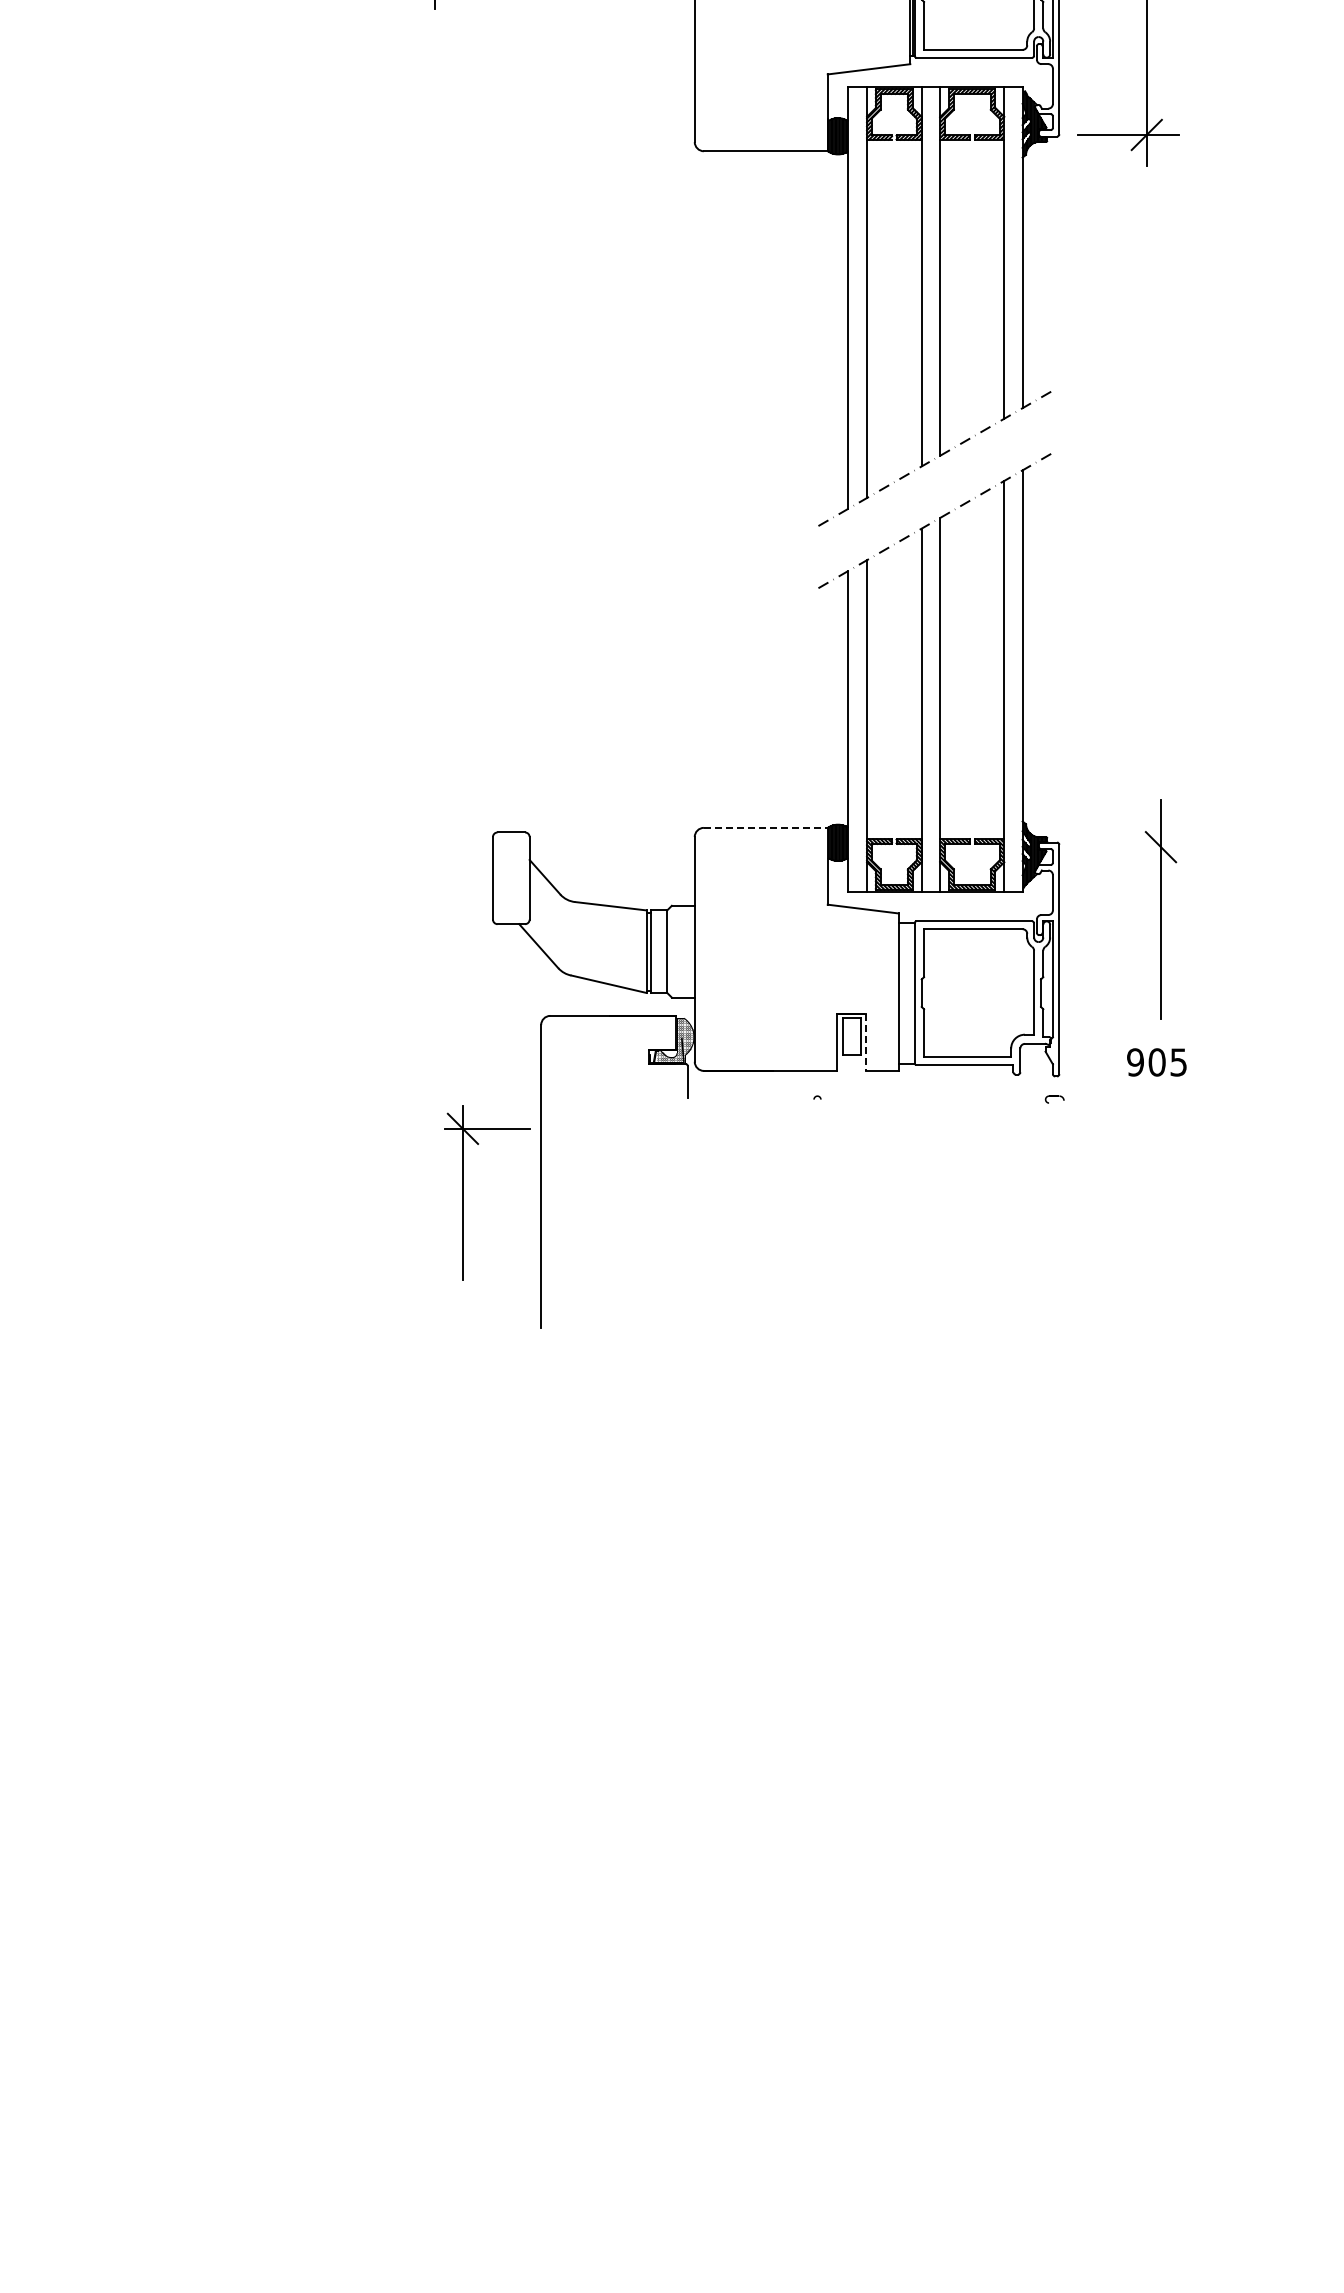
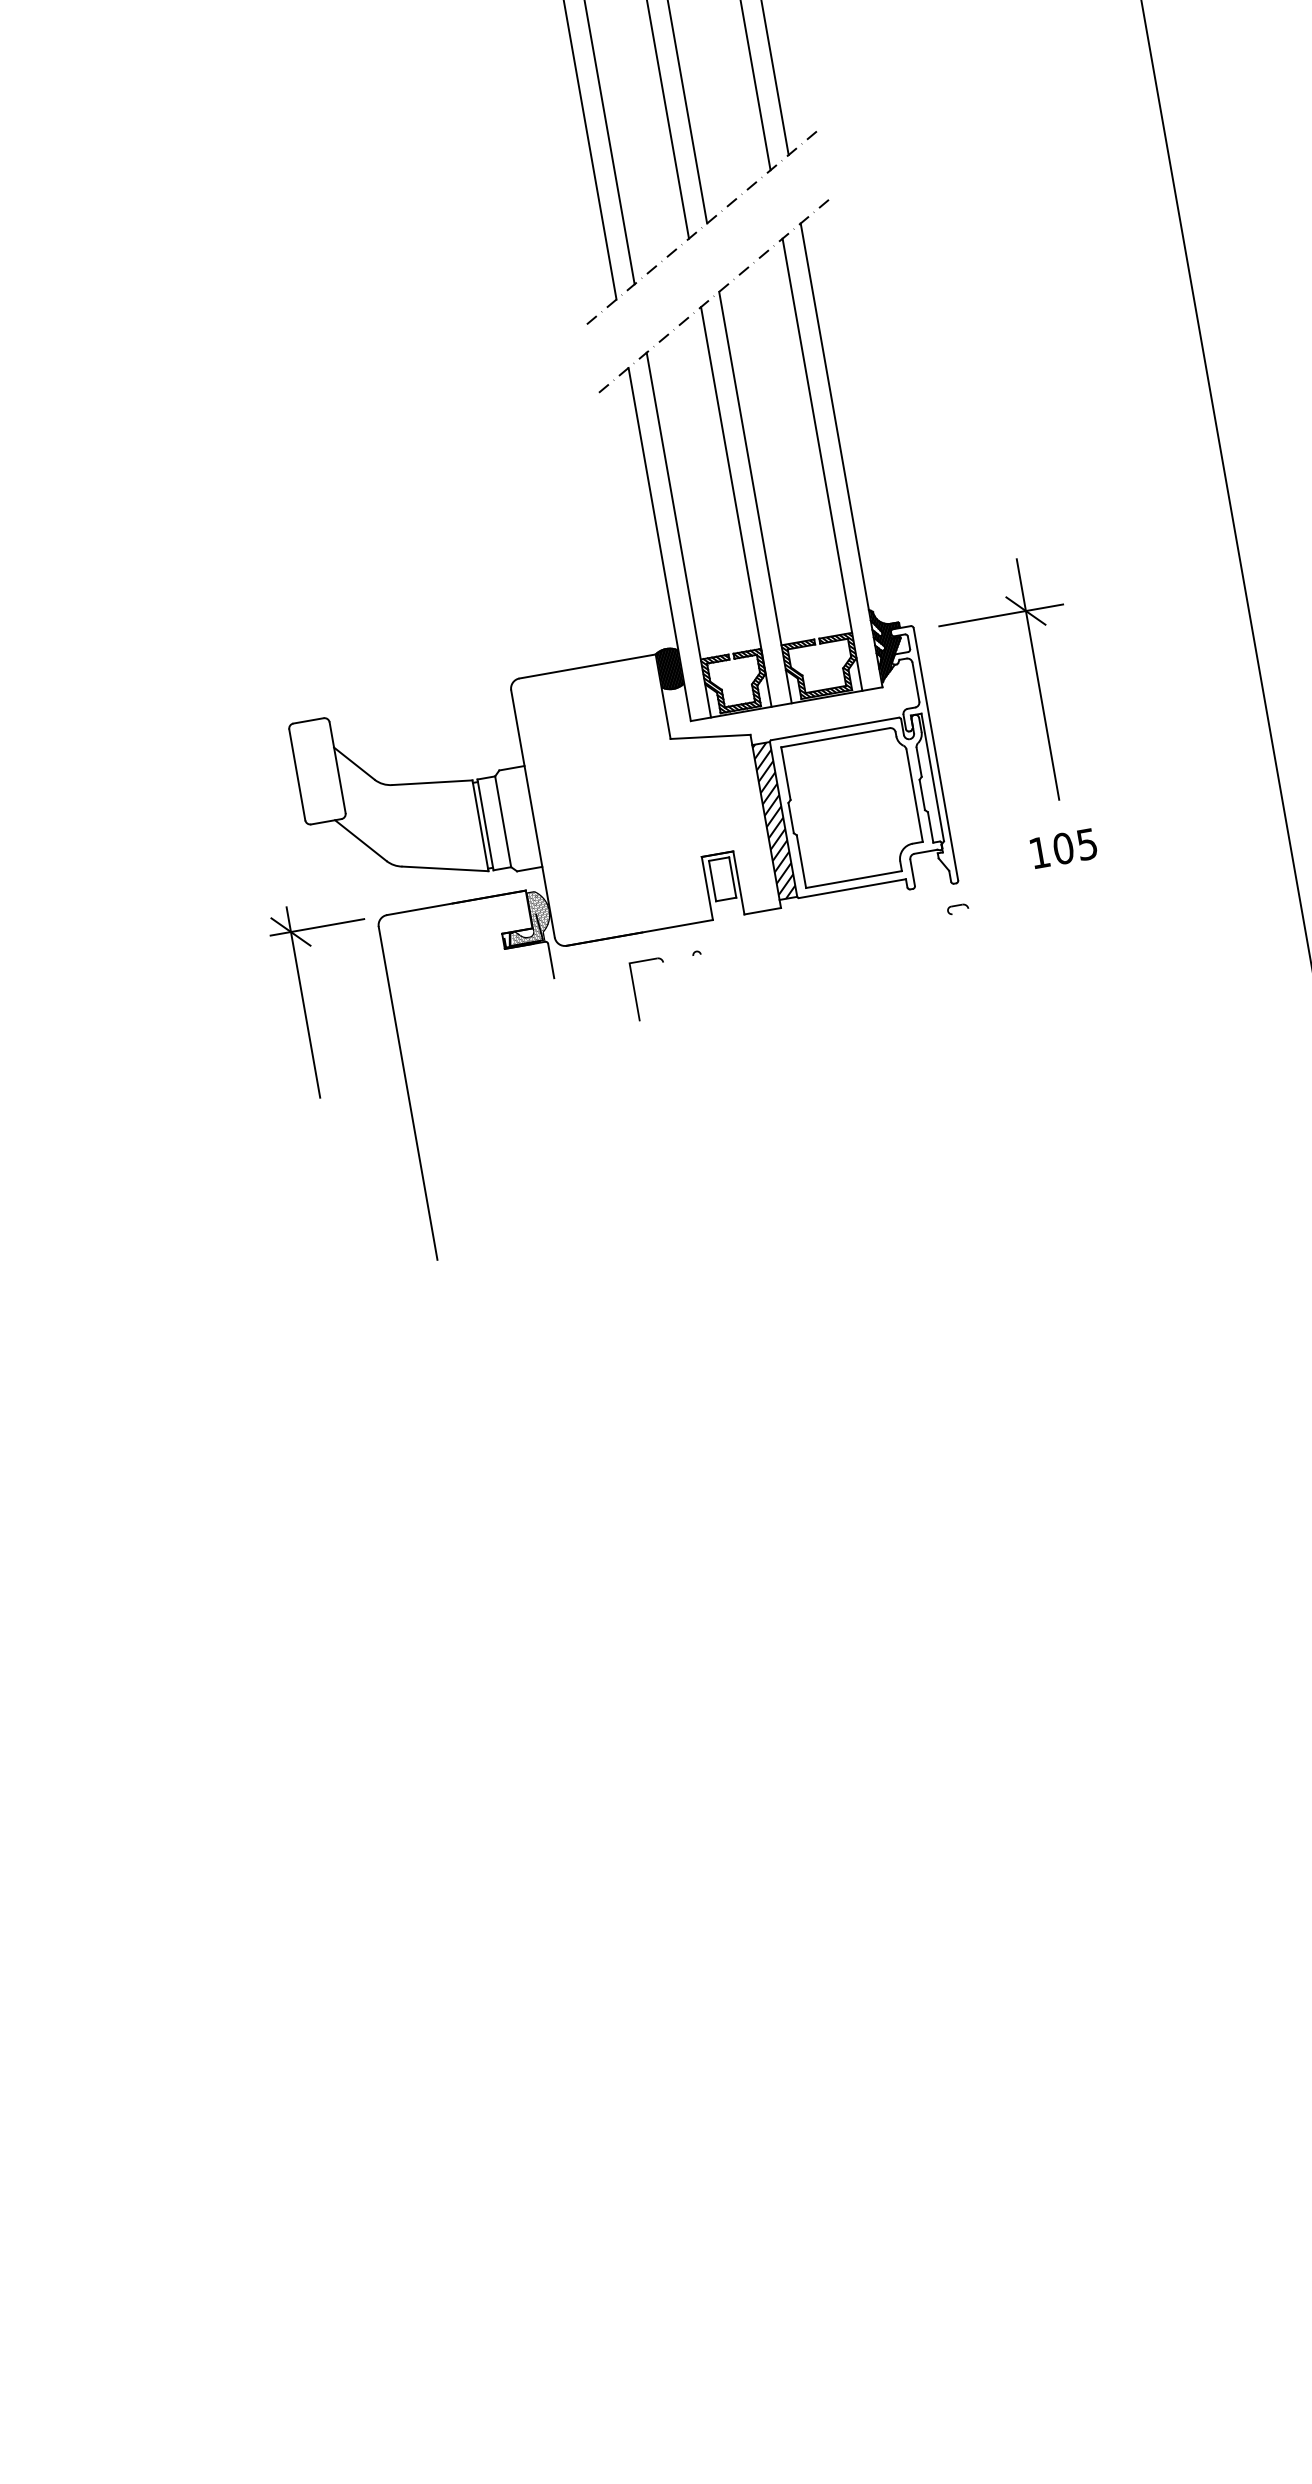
line: (765, 827) -> (587, 666), dashed -> solid
line: (1138, 847) -> (1001, 615), added
hatch: (906, 992) -> (774, 820), added
line: (865, 1042) -> (738, 883), dashed -> solid
text: (1135, 1062) -> (1039, 852), 905 -> 105
curve: (757, 1121) -> (635, 991), added
part: (463, 1192) -> (303, 1001), moved

